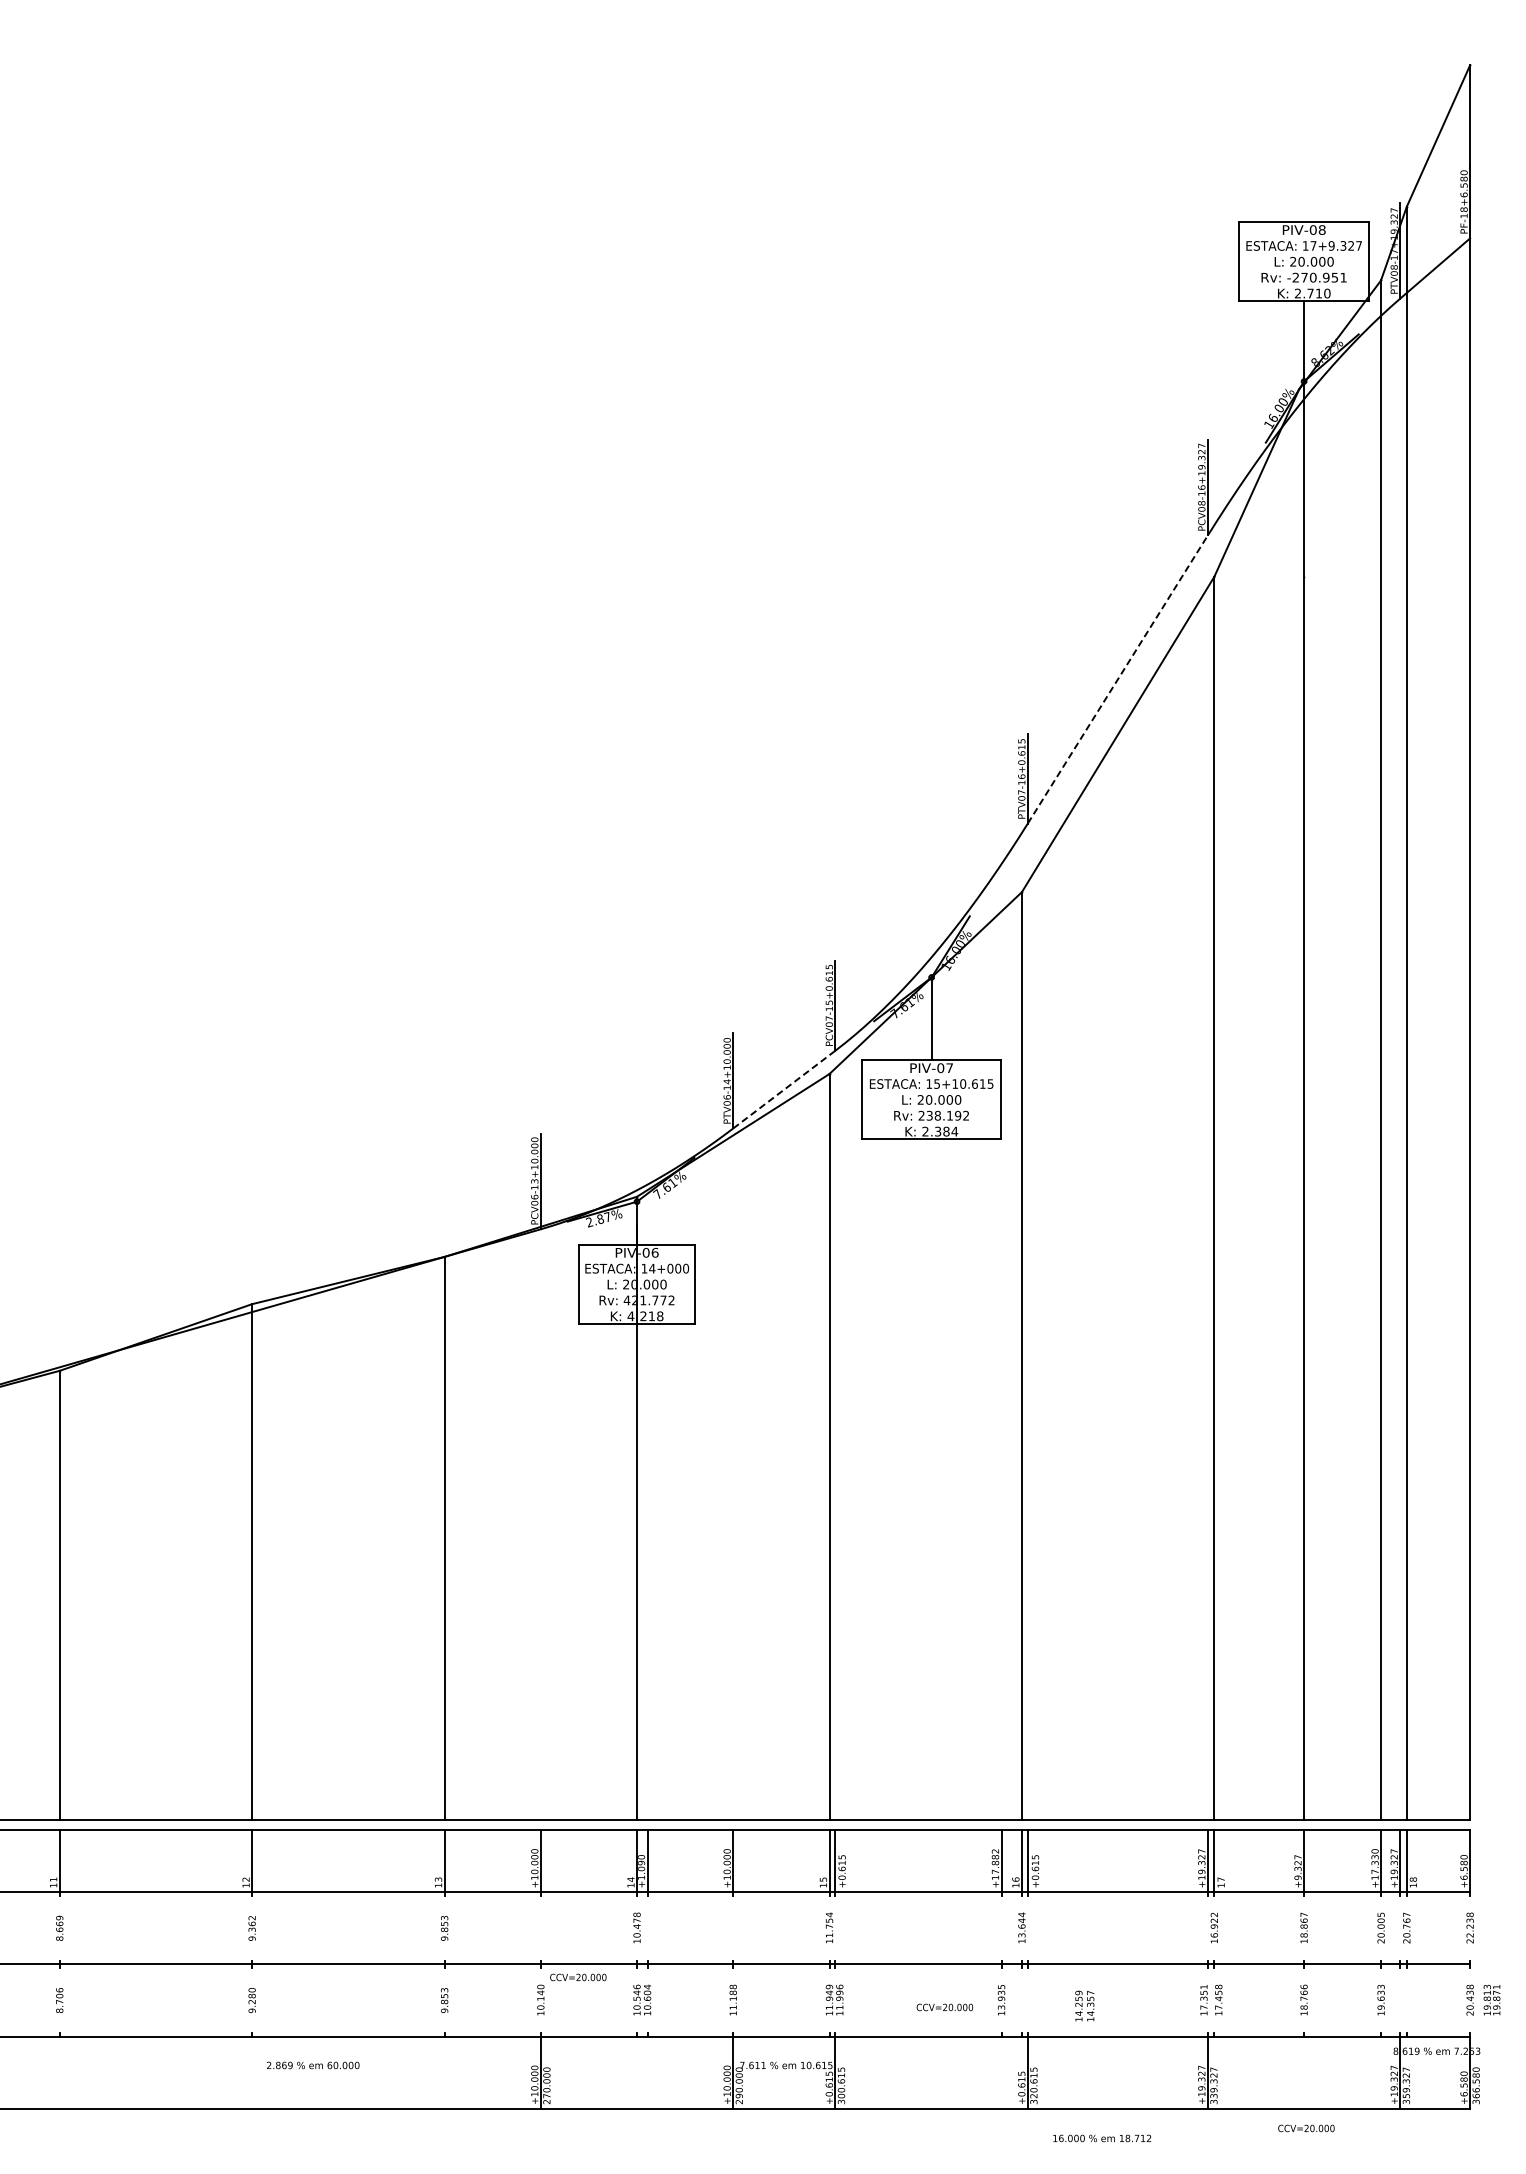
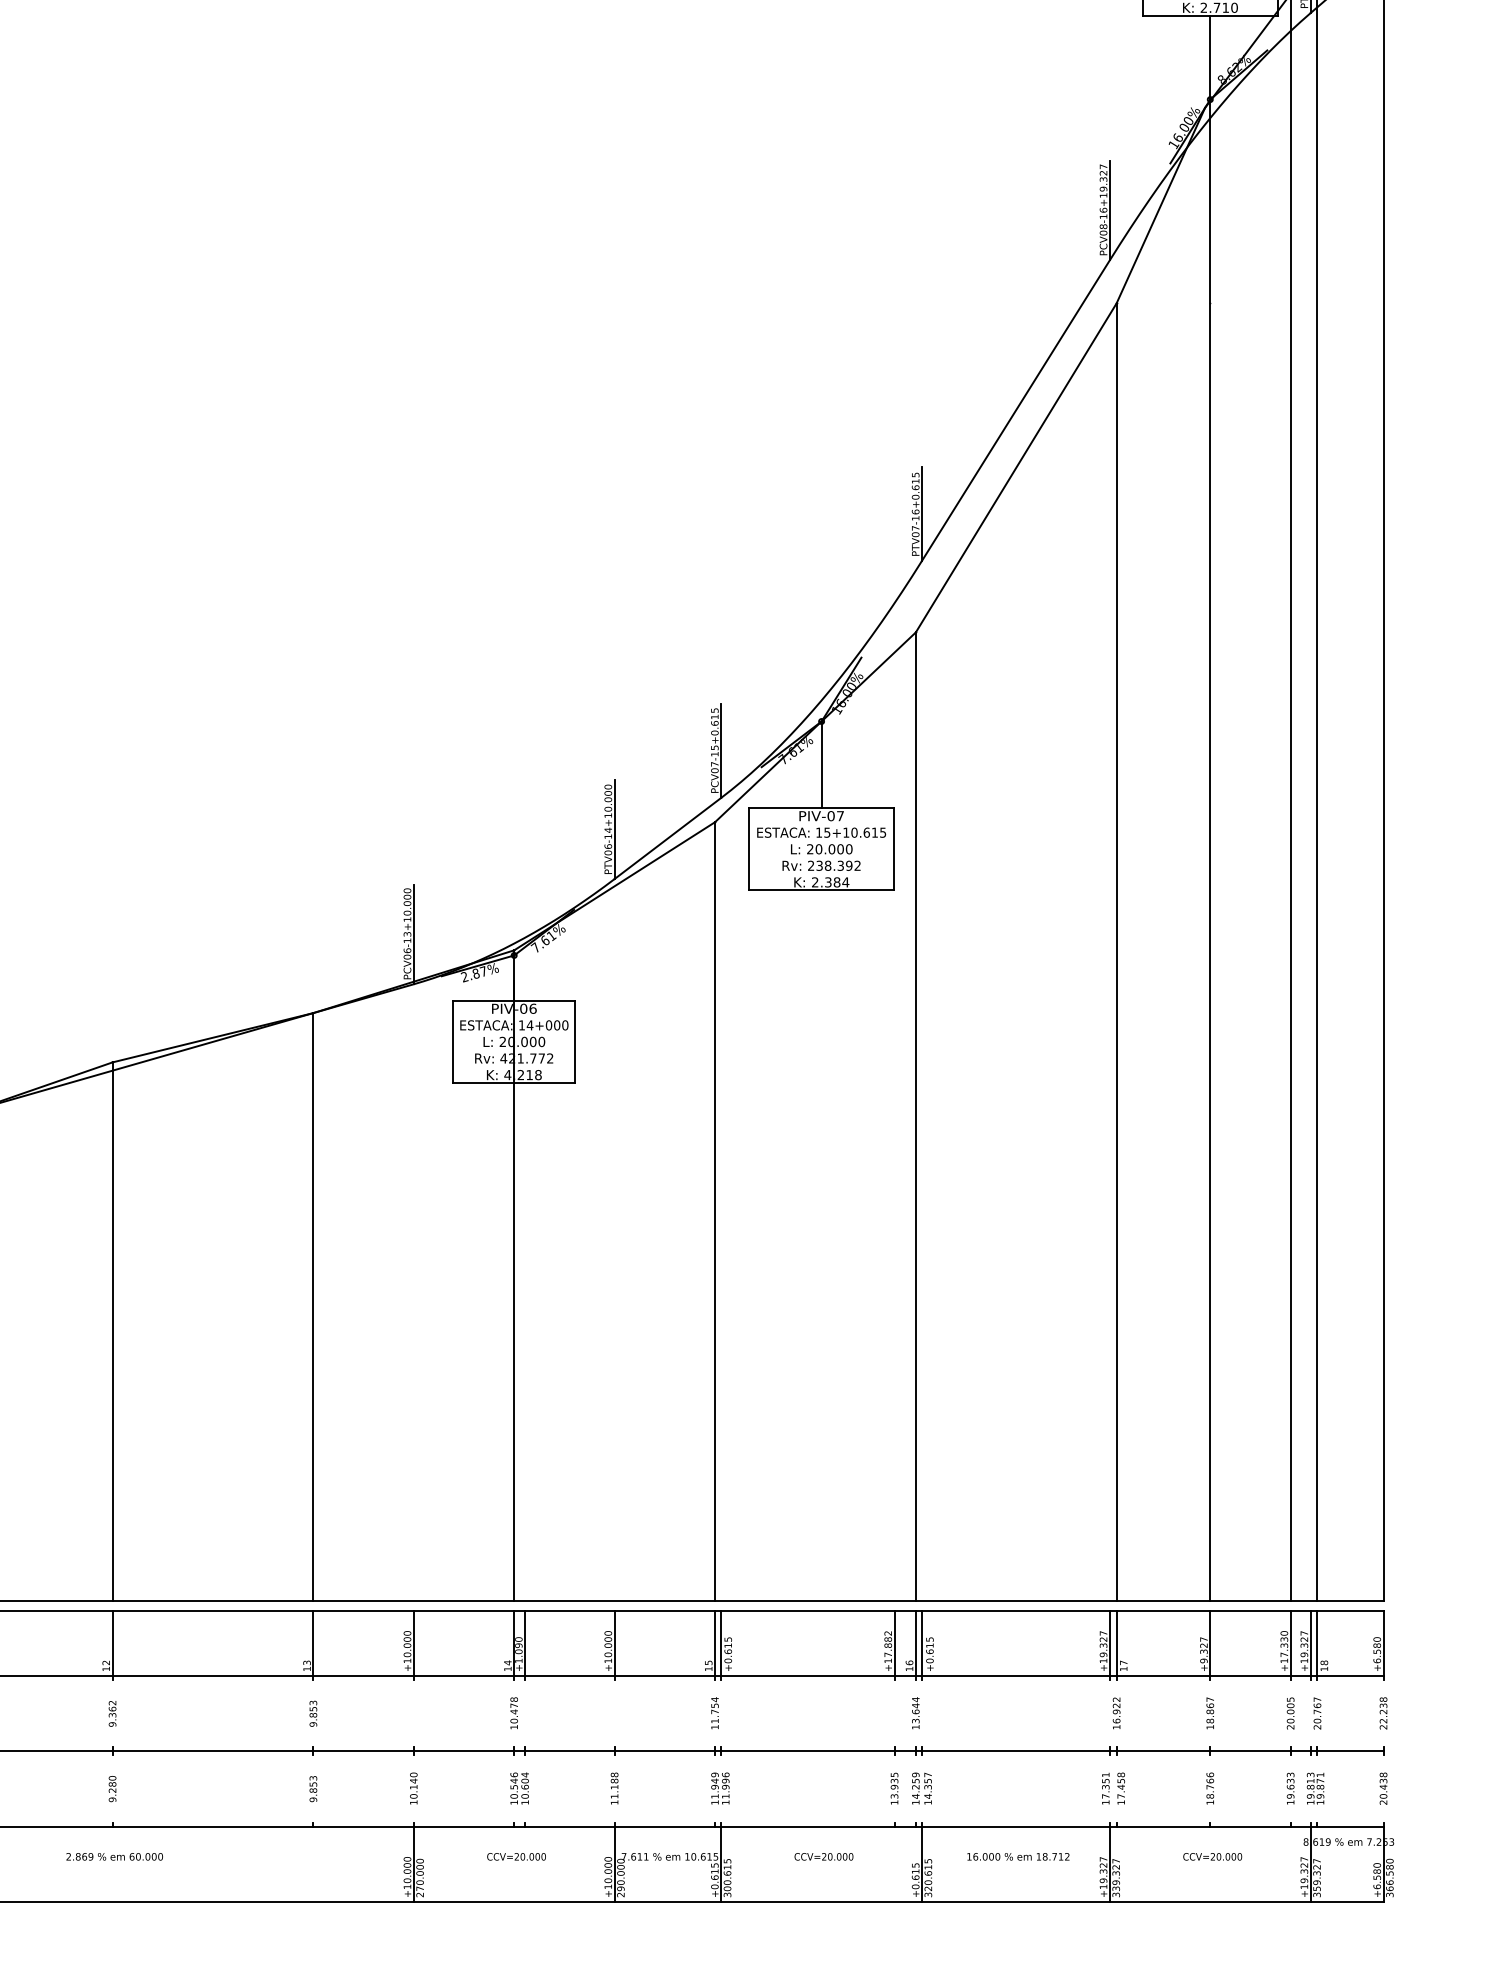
line: (1117, 679) -> (1015, 410), dashed -> solid
line: (784, 1089) -> (668, 838), dashed -> solid
text: (949, 1115) -> (840, 865), 238.192 -> 238.392
text: (578, 1977) -> (516, 1856), moved
text: (1491, 1999) -> (1315, 1787), moved
text: (1084, 2005) -> (921, 1787), moved
text: (944, 2007) -> (823, 1856), moved
text: (313, 2065) -> (115, 1856), moved
text: (1306, 2128) -> (1212, 1856), moved
text: (1102, 2138) -> (1018, 1856), moved

